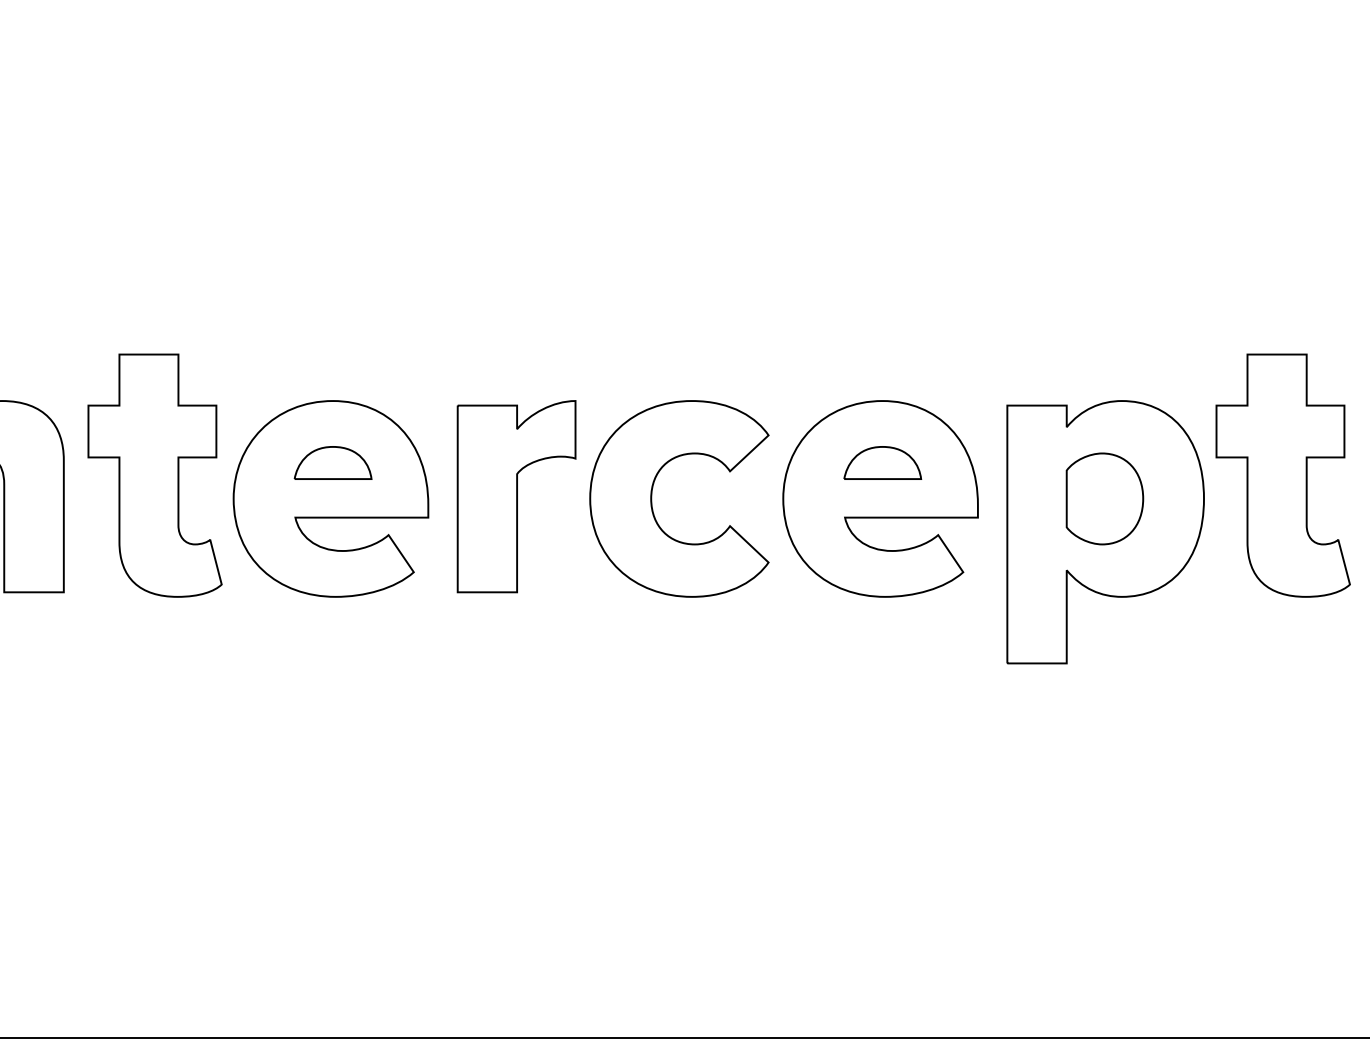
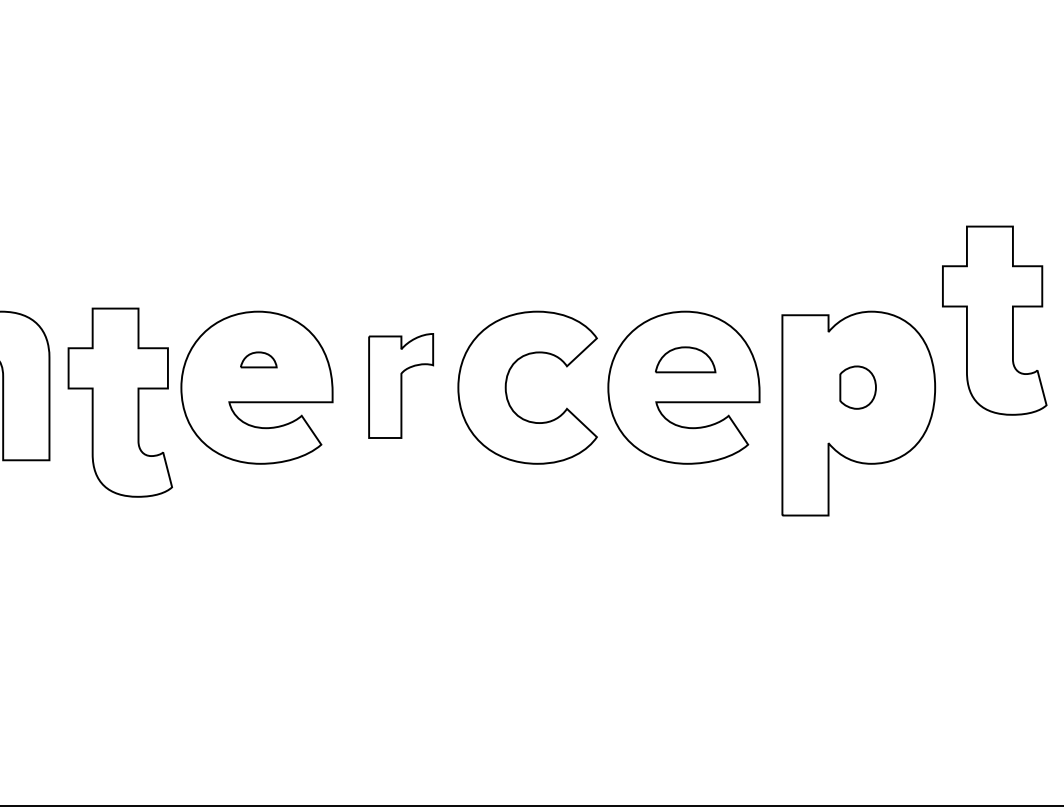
part: (332, 462) -> (258, 359), size x0.6
part: (153, 475) -> (119, 402), moved
part: (1282, 475) -> (994, 320), moved
part: (515, 496) -> (400, 385), size x0.7
part: (1104, 498) -> (857, 387), size x0.6

